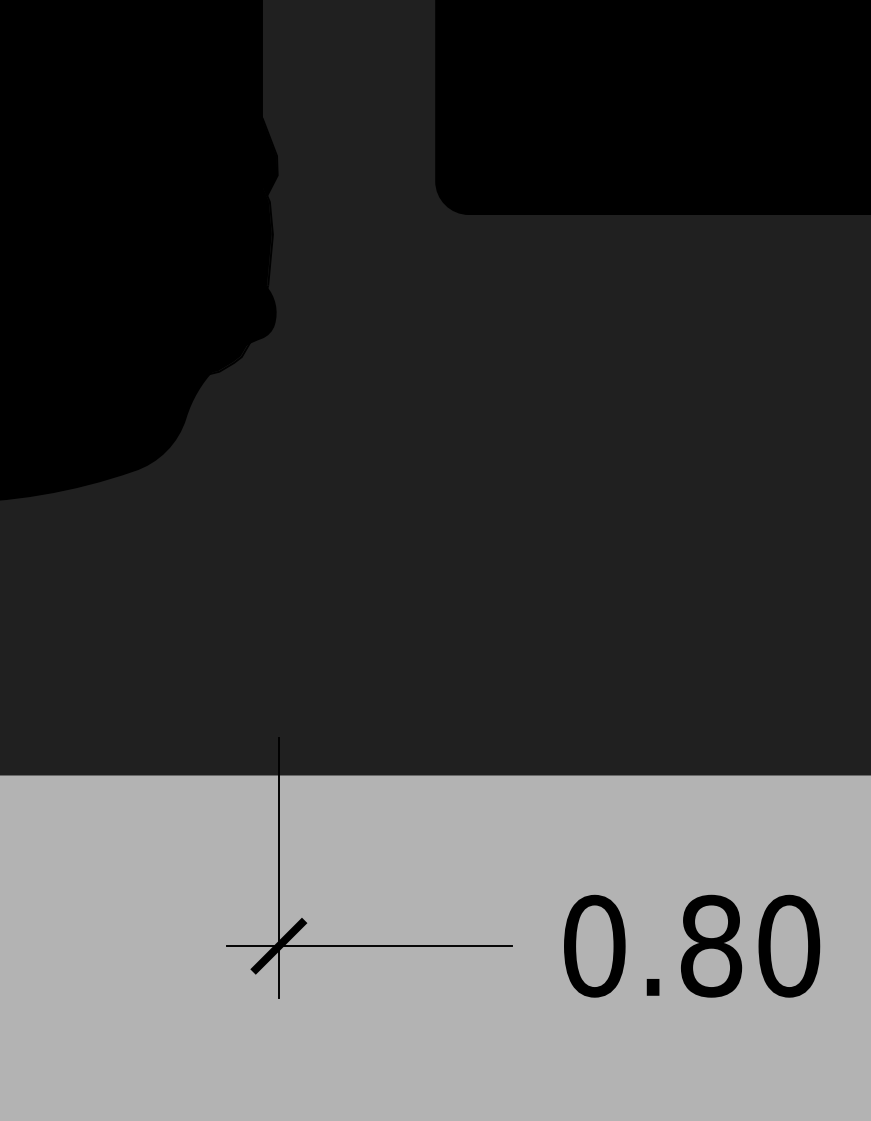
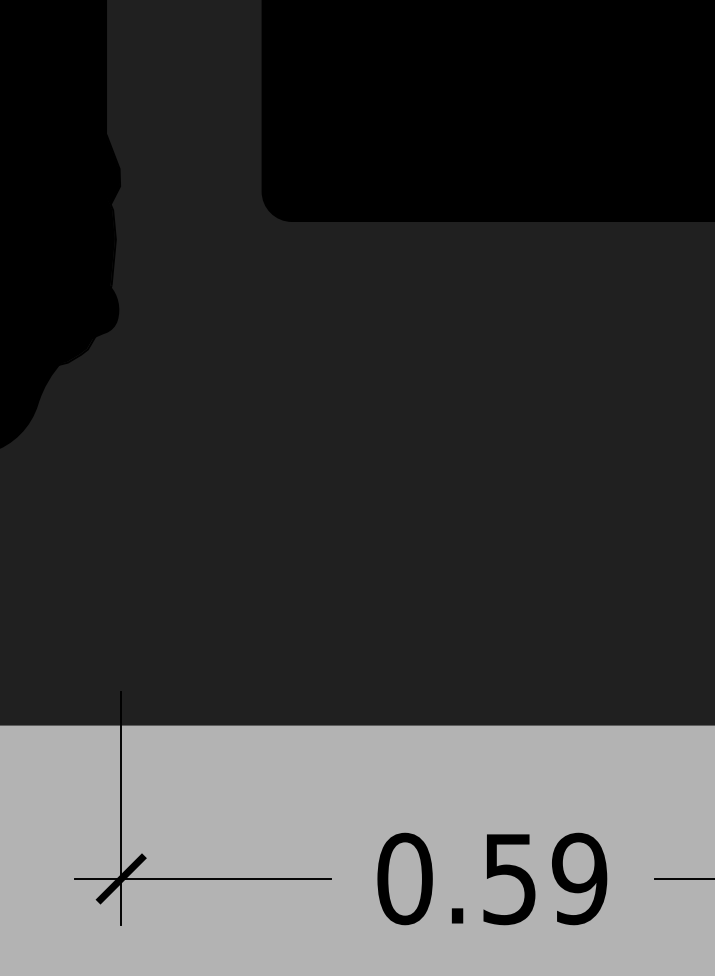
text: (750, 945) -> (545, 878), 0.80 -> 0.59

